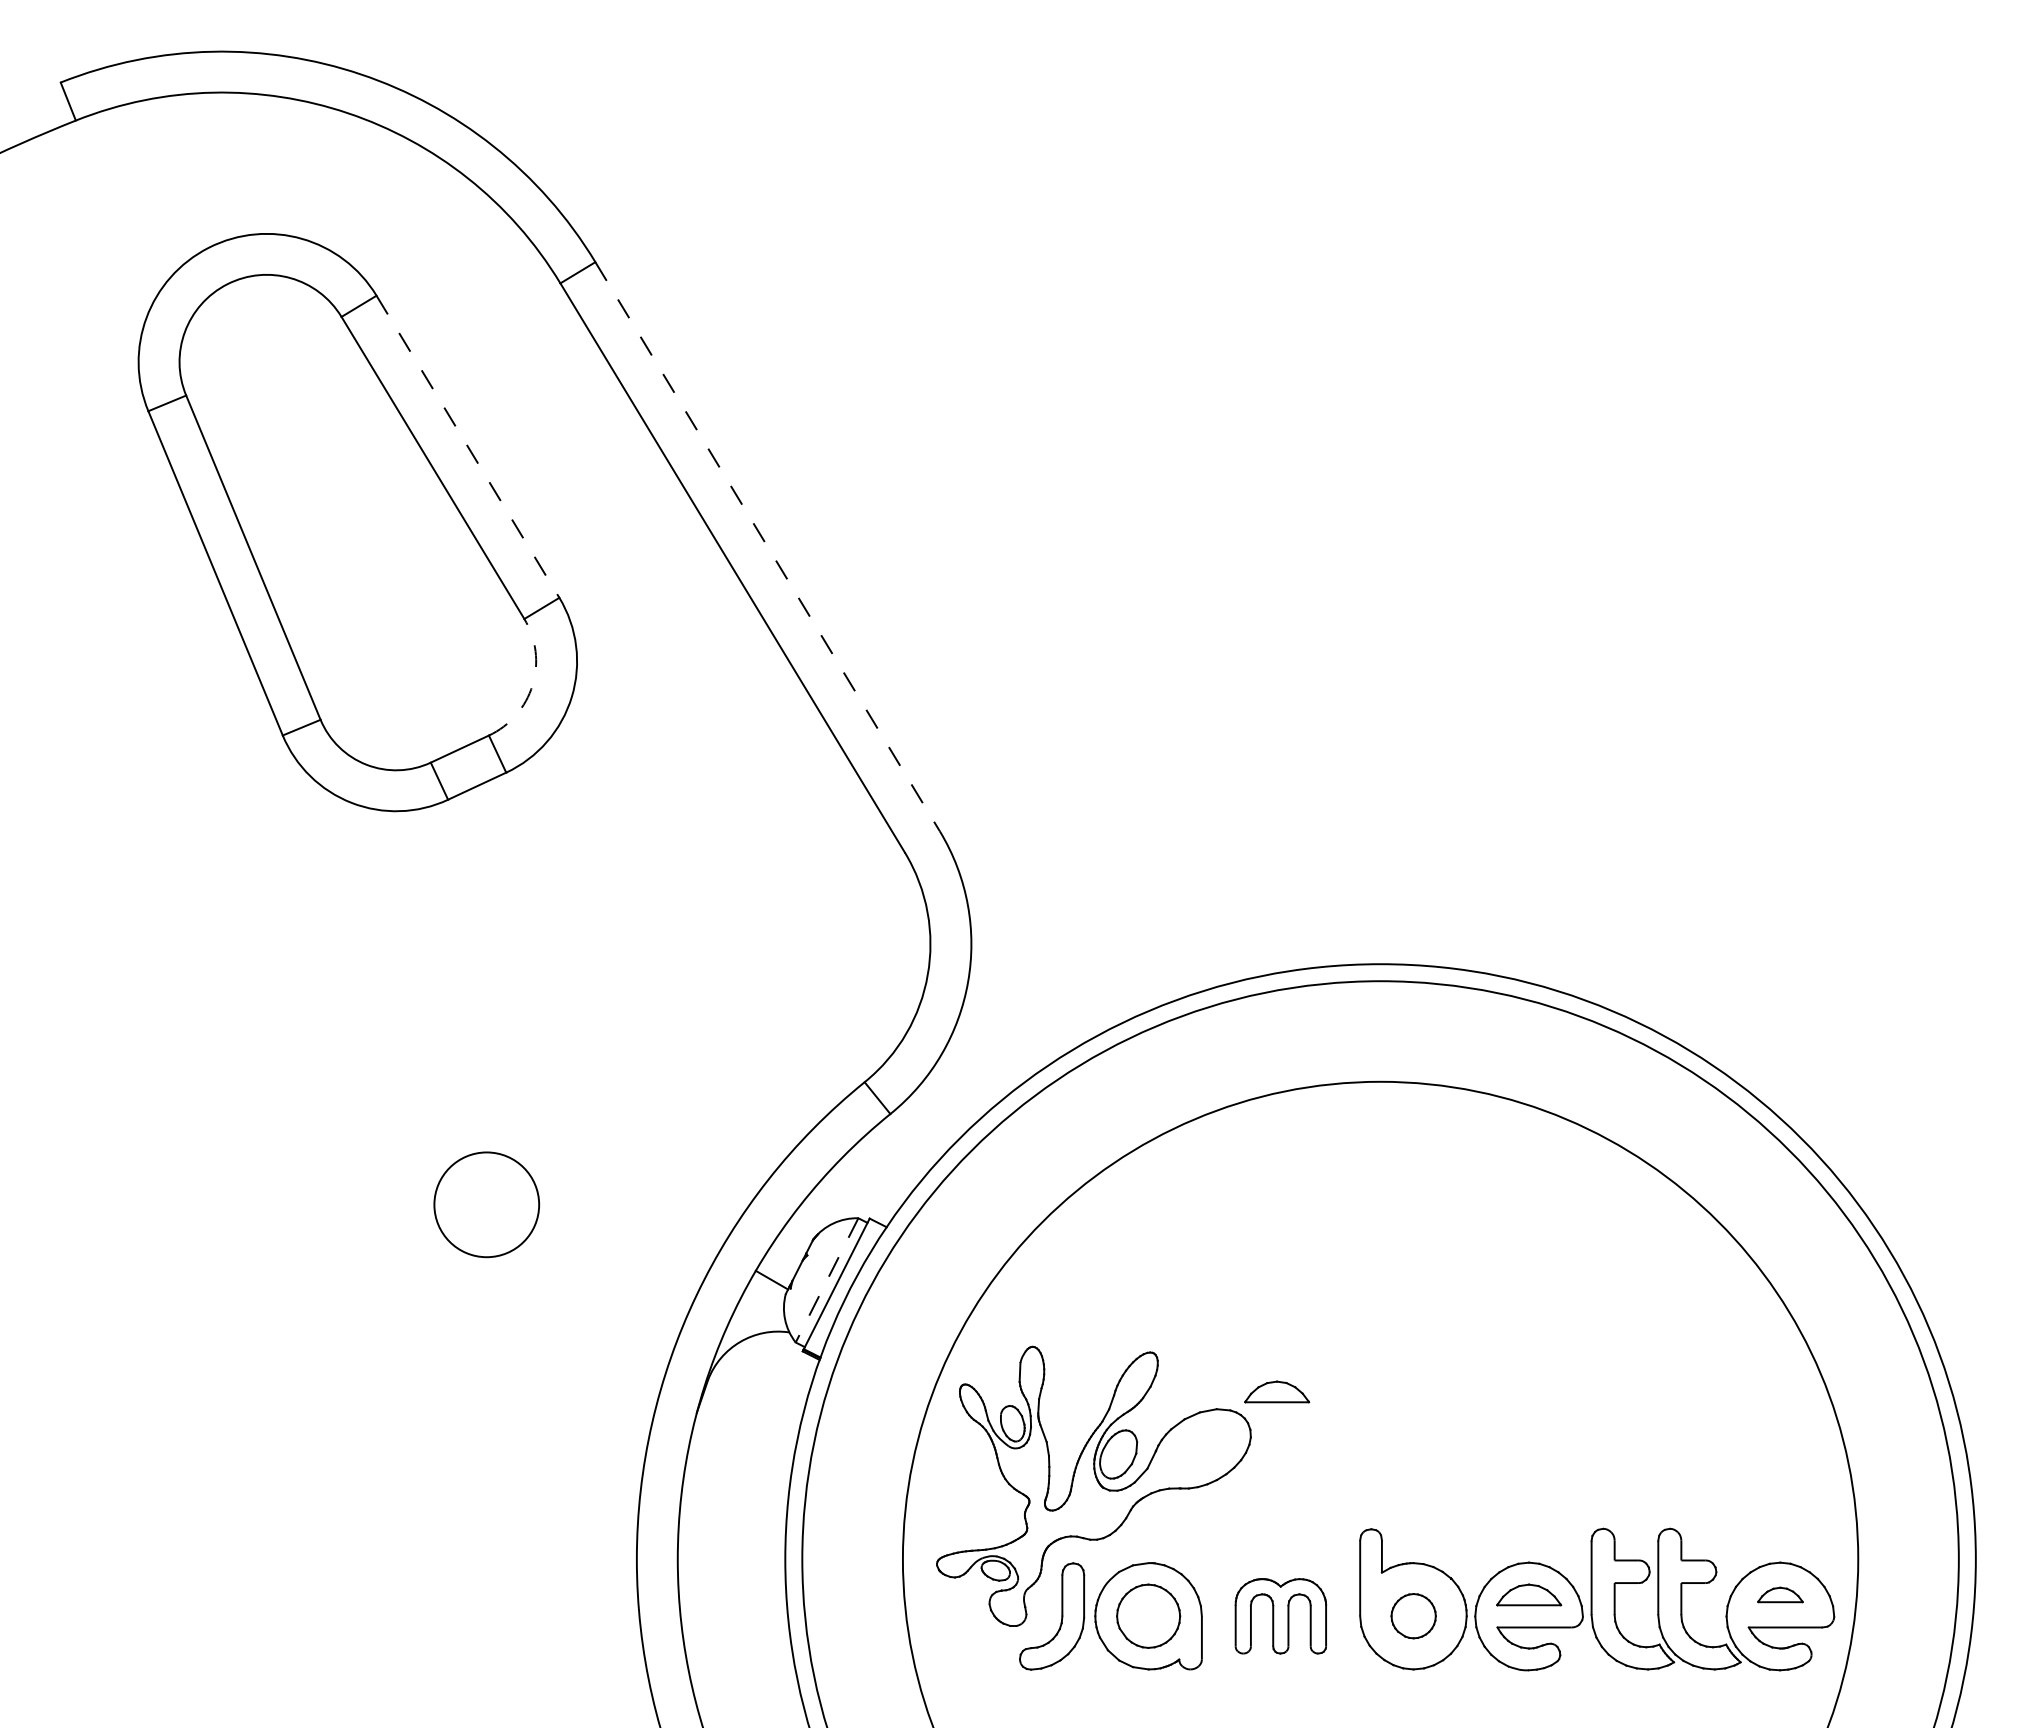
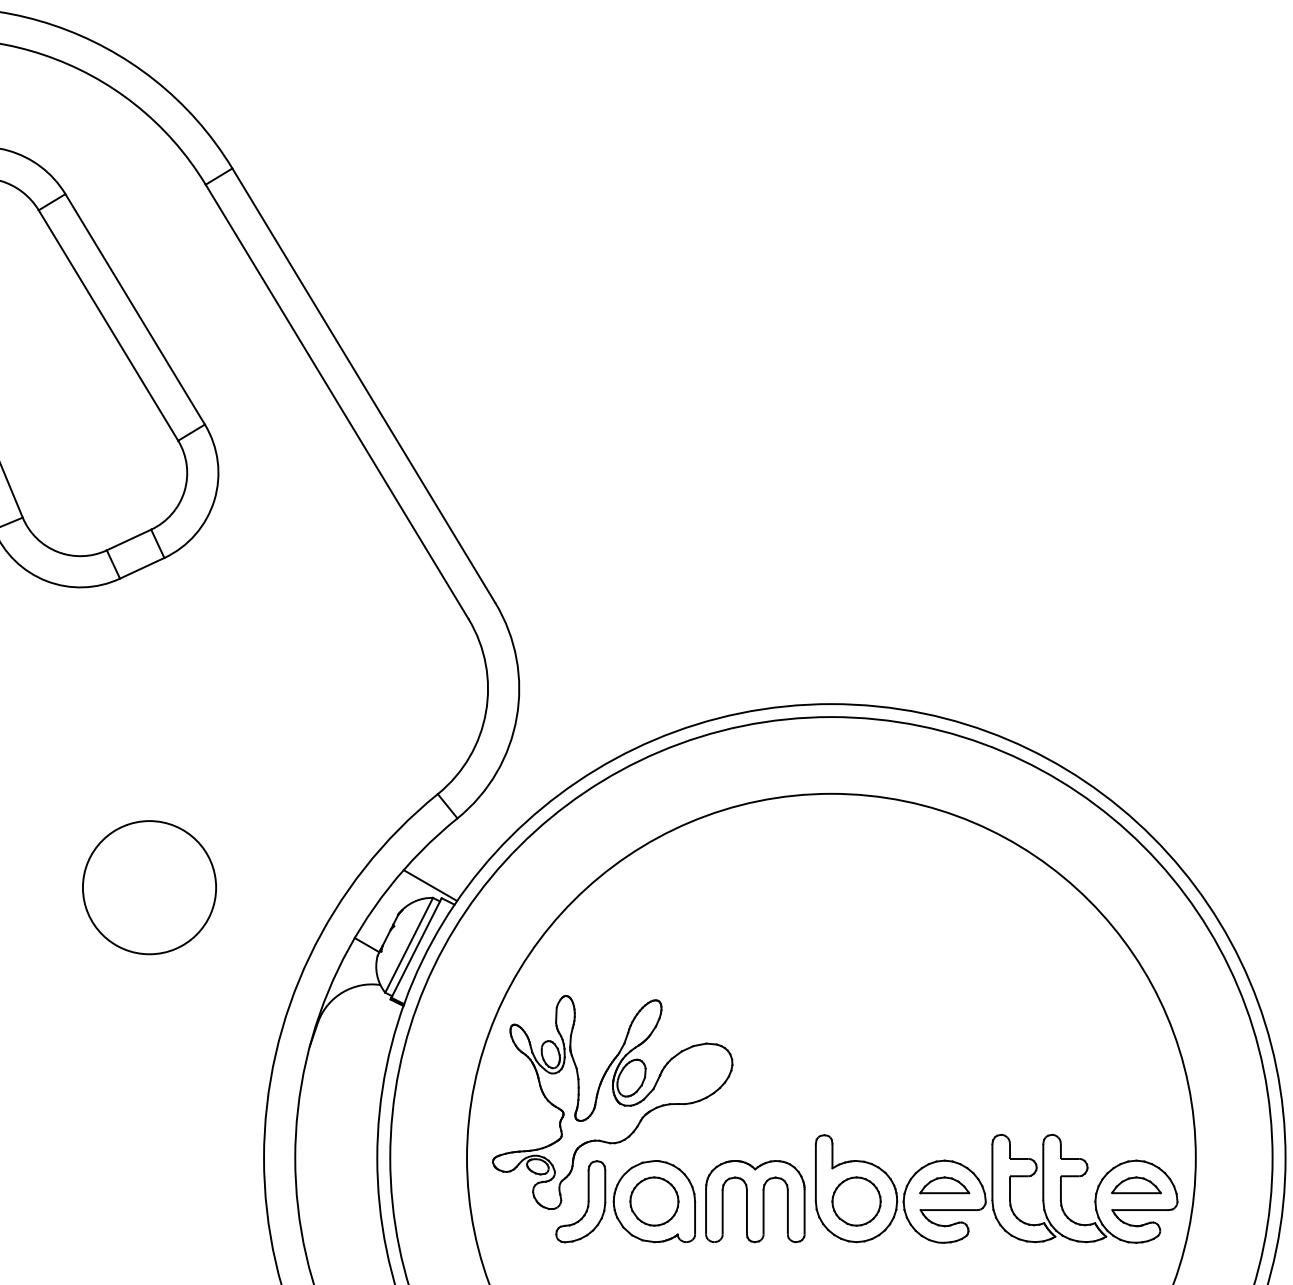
line: (467, 446) -> (134, 309), dashed -> solid
line: (767, 546) -> (363, 385), dashed -> solid
arc: (532, 685) -> (184, 491), dashed -> solid
line: (854, 1201) -> (430, 885), added
circle: (486, 1204) -> (149, 887), size x1.67
line: (827, 1280) -> (409, 945), dashed -> solid
part: (1277, 1391) -> (752, 1030), removed
part: (1780, 1594) -> (1136, 1184), size x1.43
part: (1413, 1615) -> (856, 1200), size x1.43
part: (1280, 1616) -> (755, 1201), size x1.43

